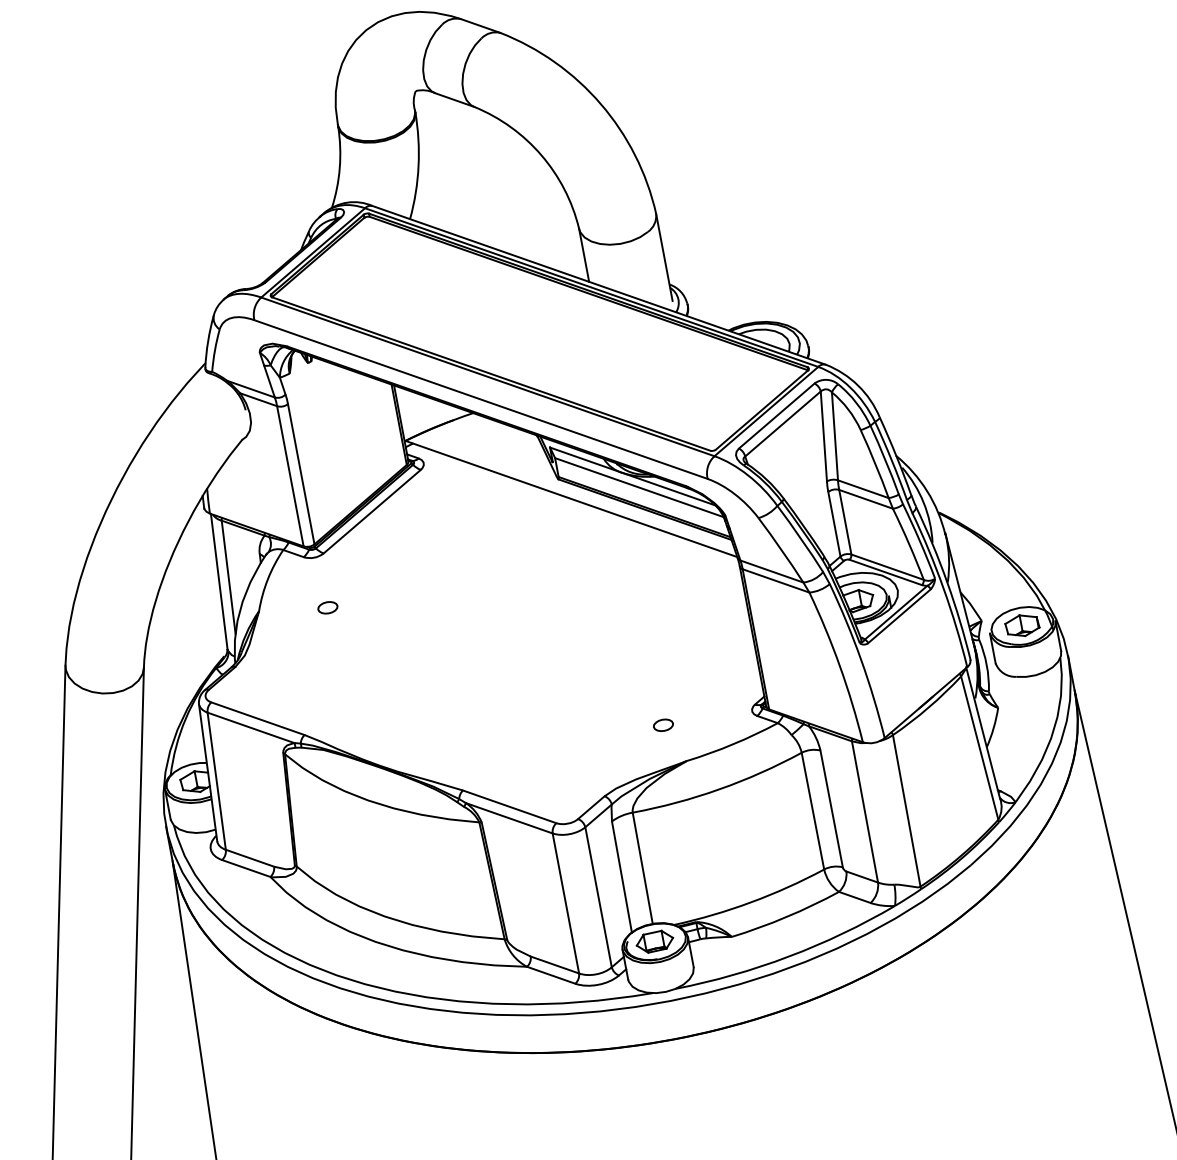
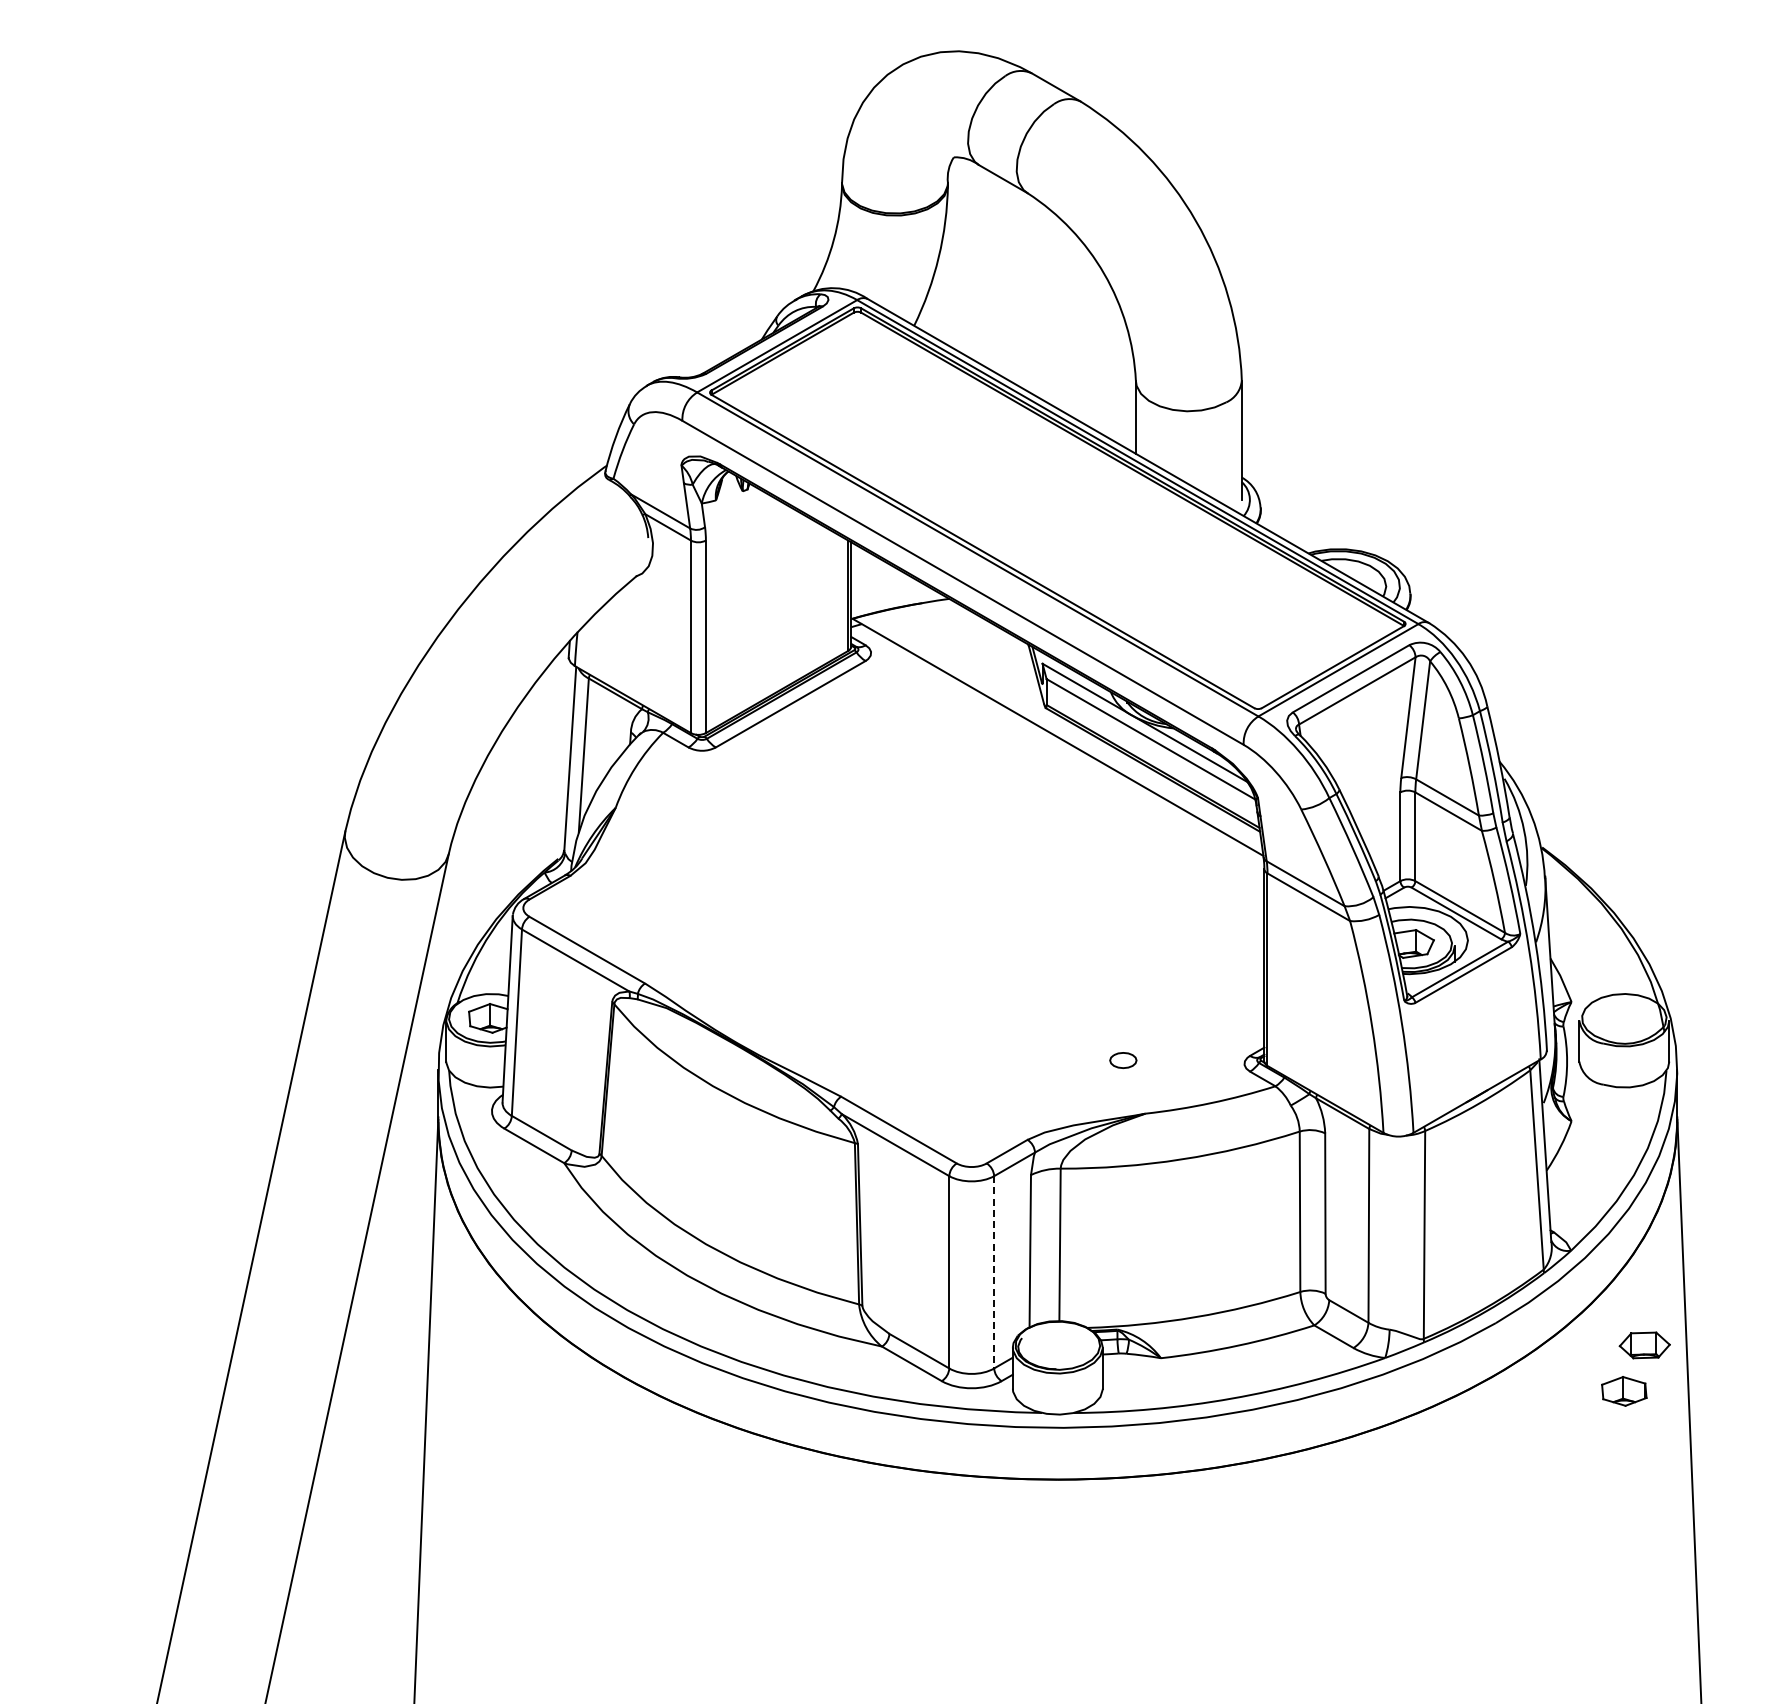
part: (327, 607) -> (707, 820), removed
part: (1022, 625) -> (1624, 1391), moved
line: (598, 897) -> (994, 1272), solid -> dashed
part: (654, 941) -> (1644, 1345), moved

